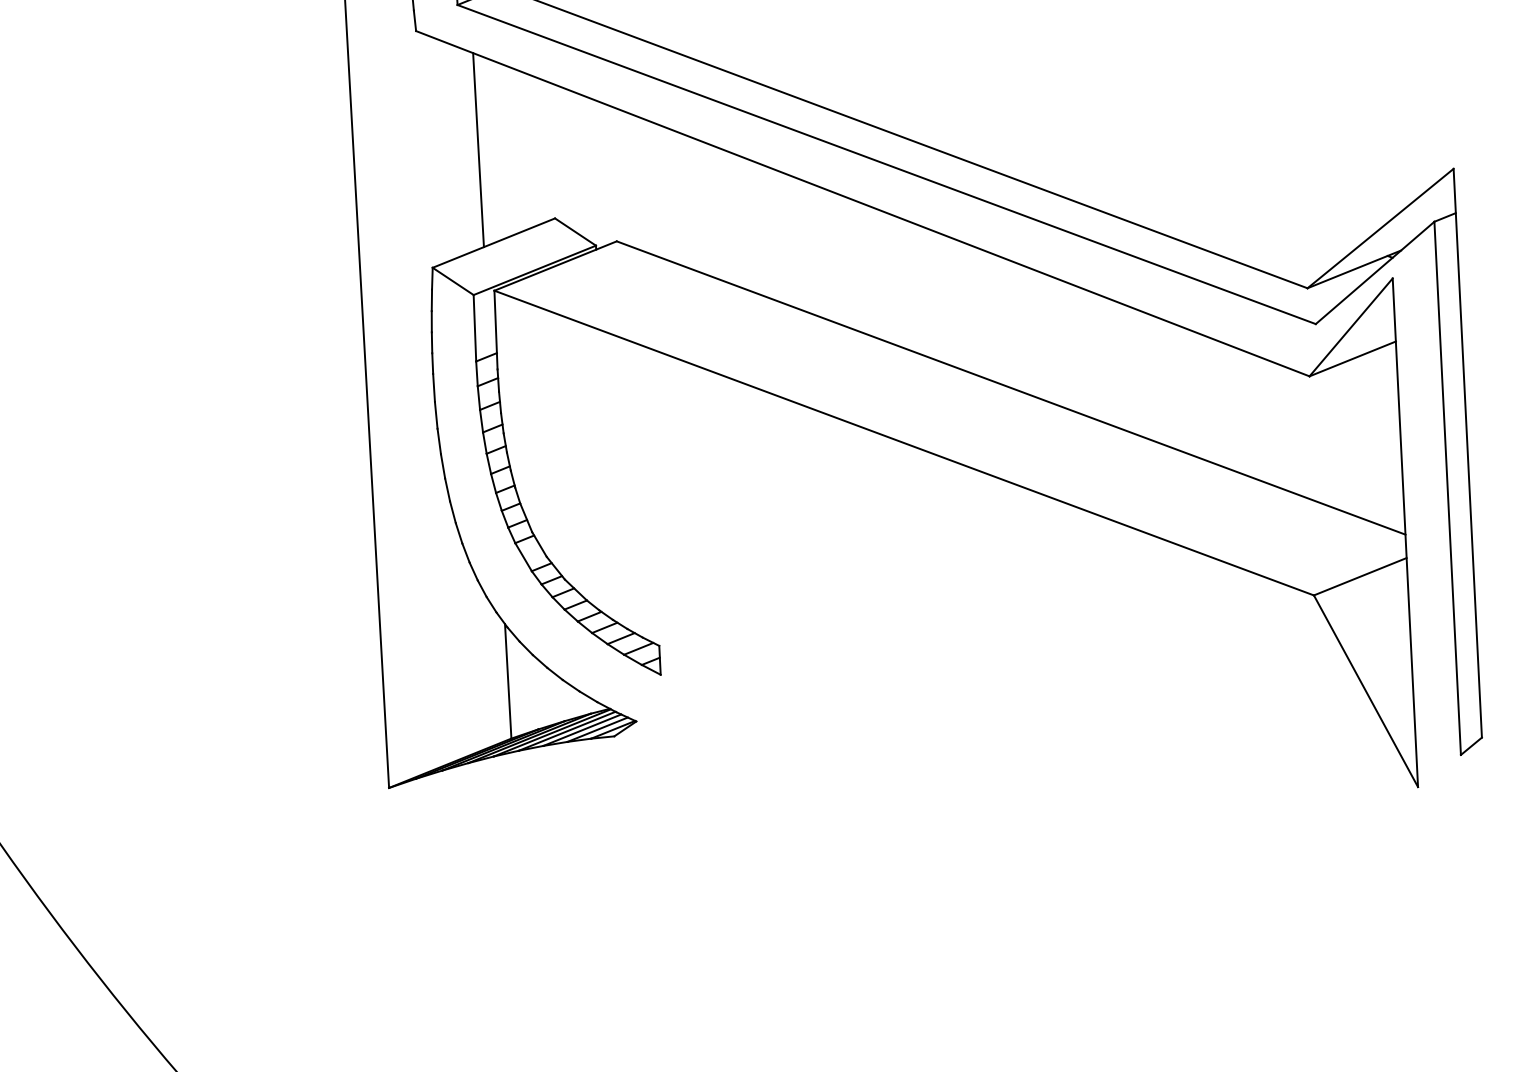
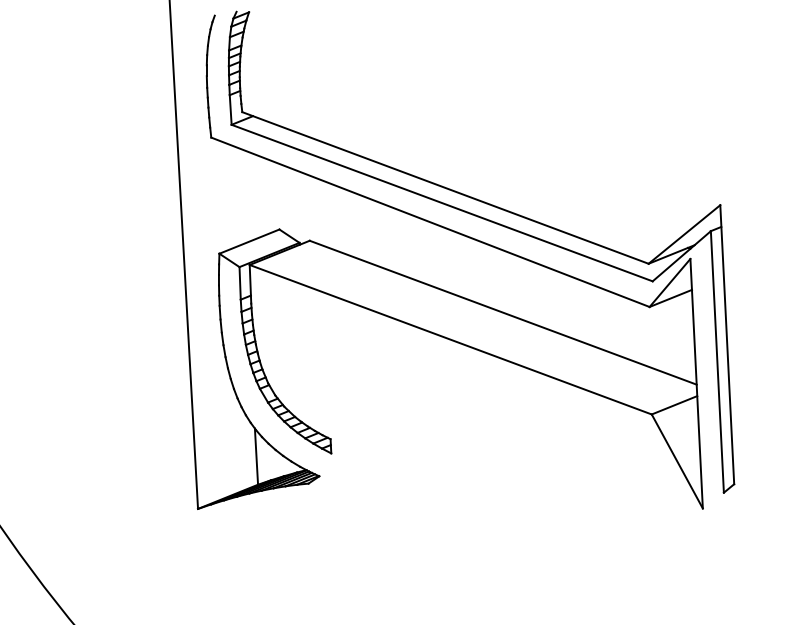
line: (477, 149) -> (241, 195), removed

